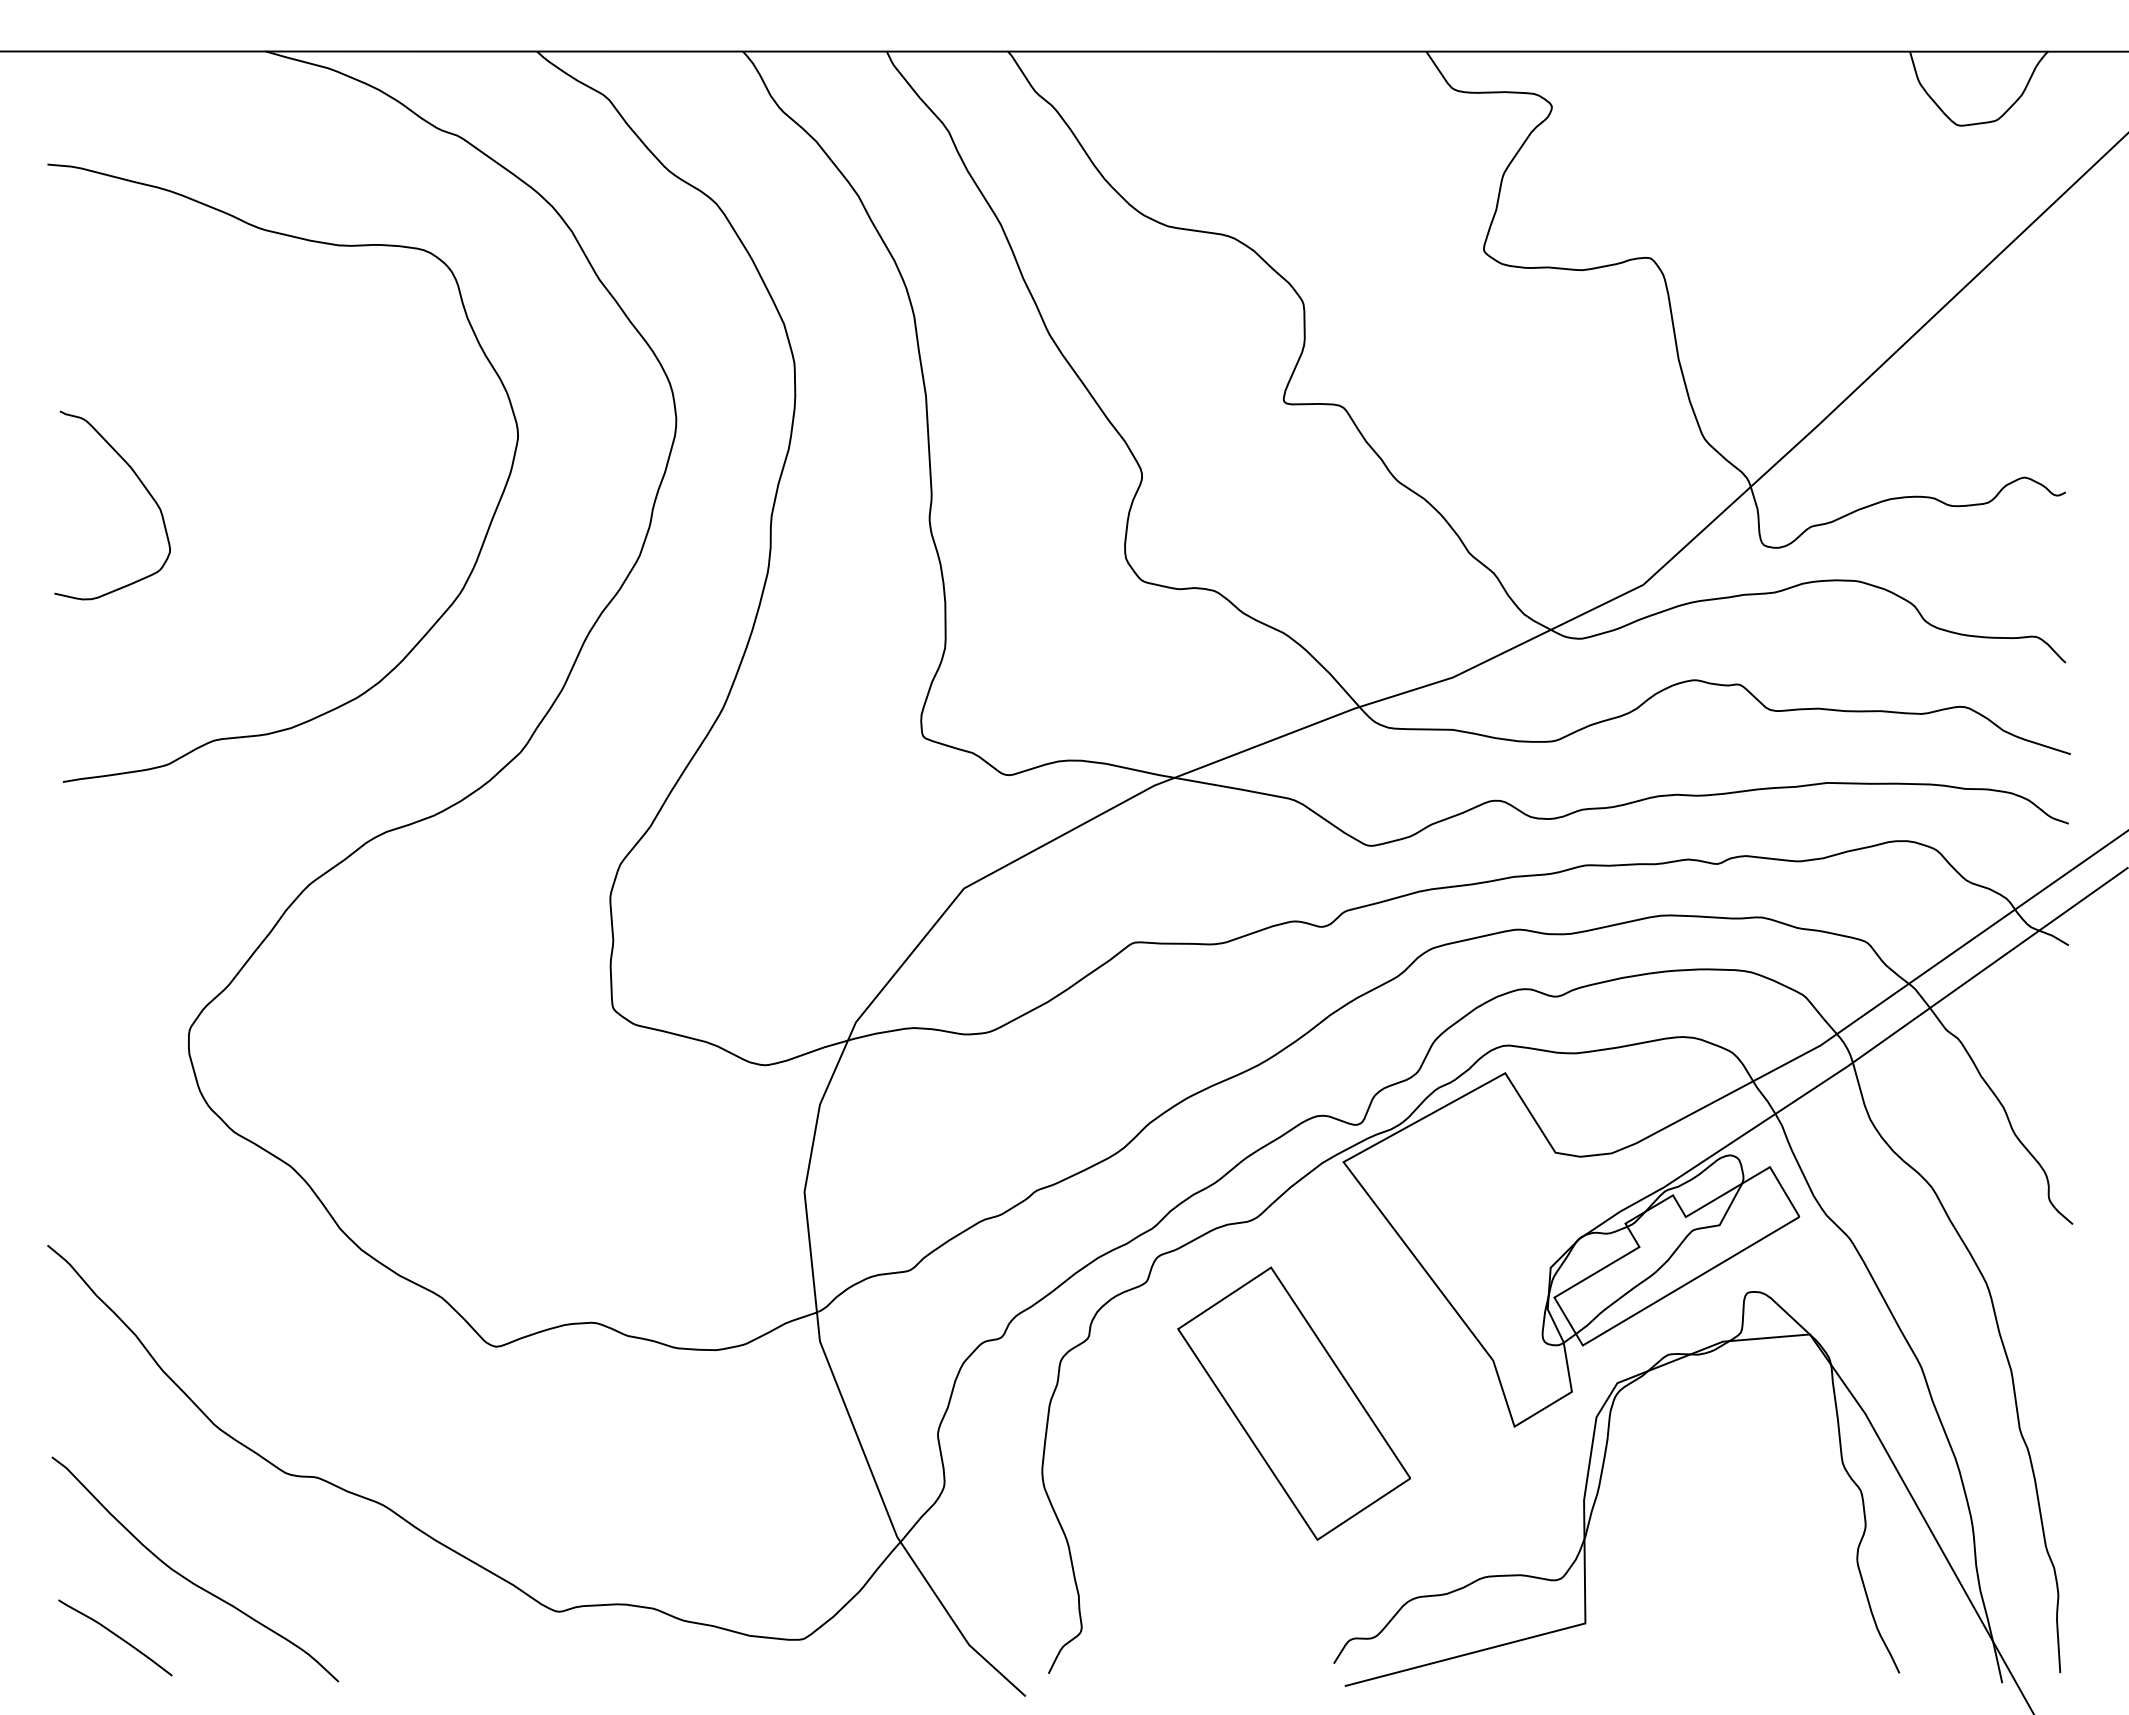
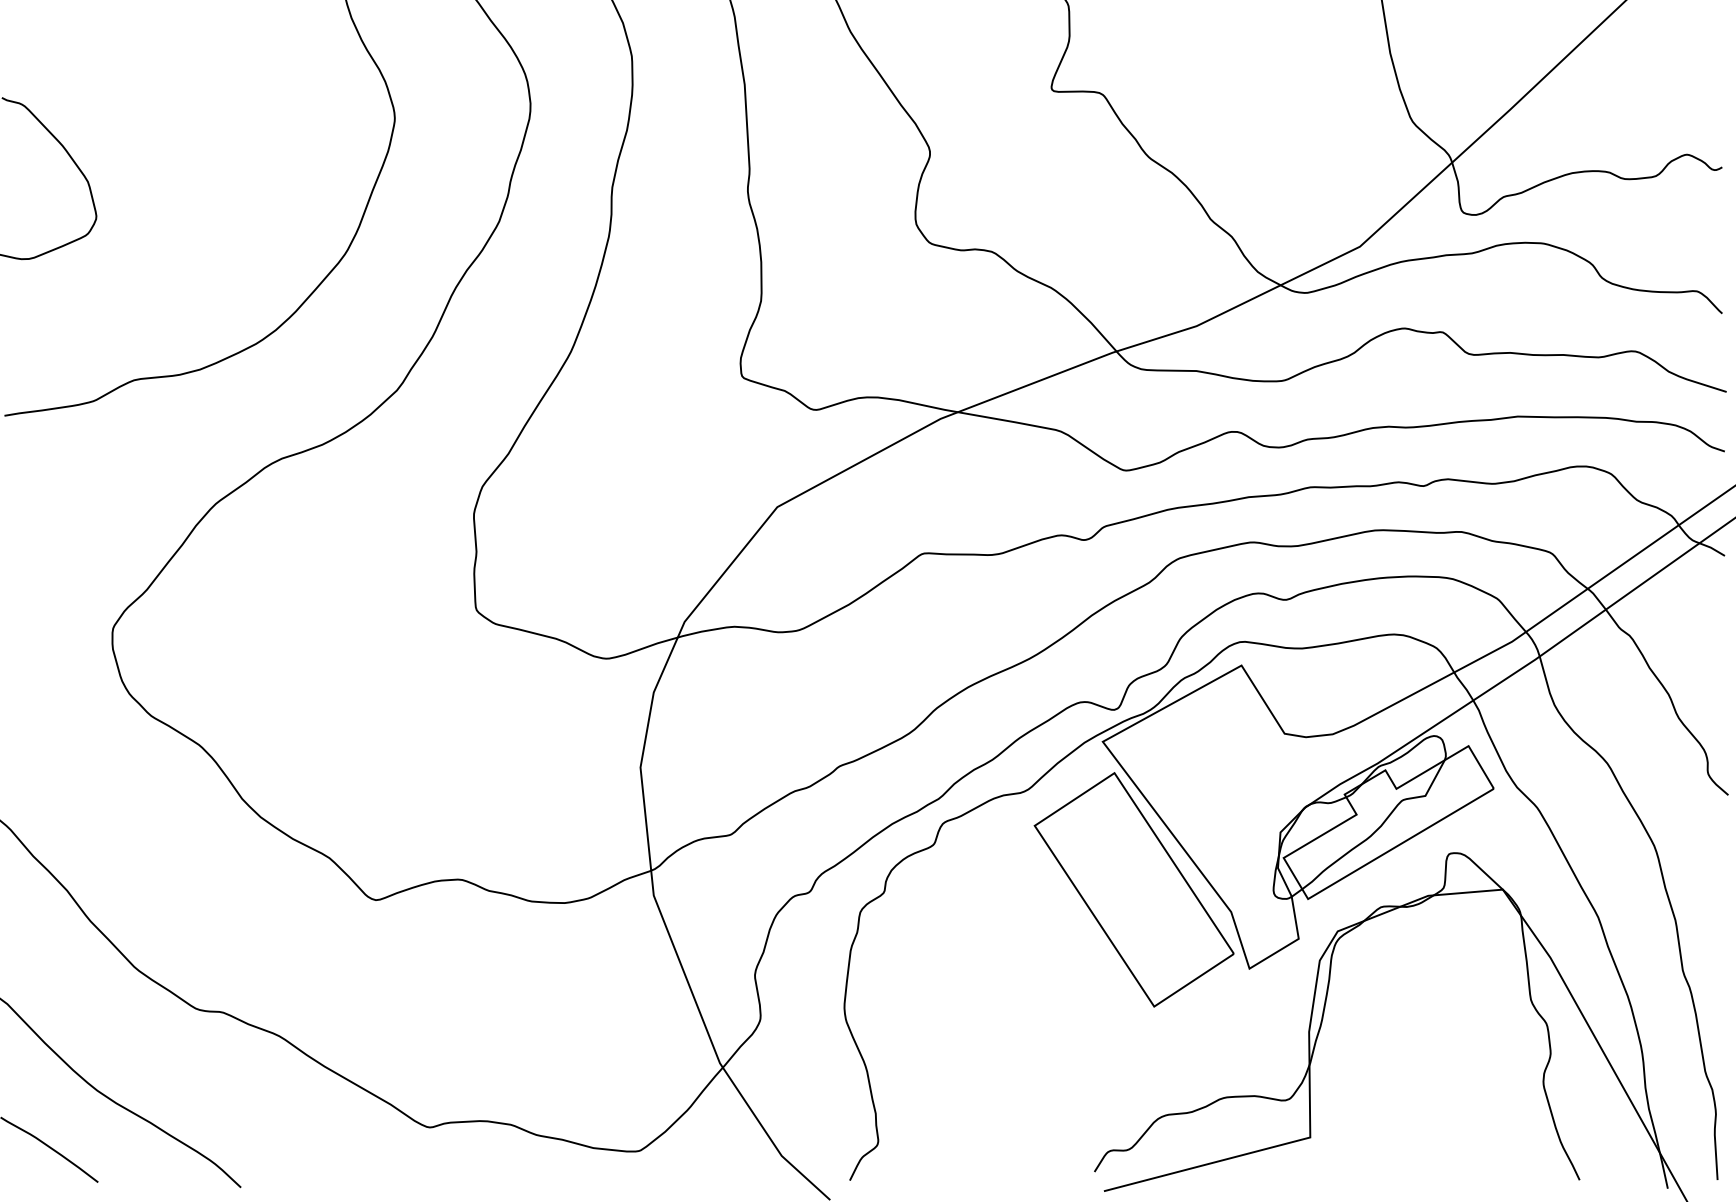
part: (1293, 1403) -> (1133, 889), moved

